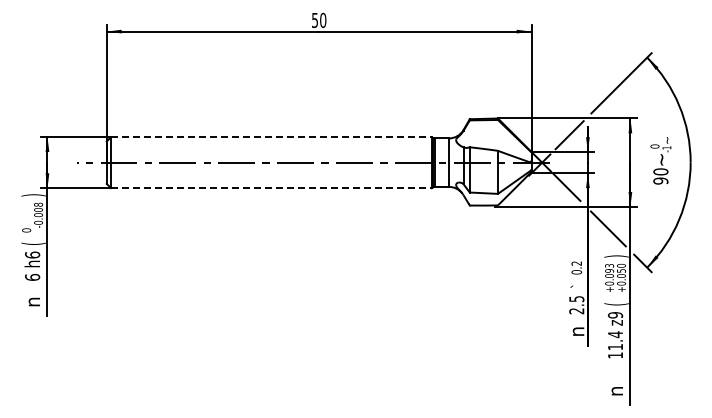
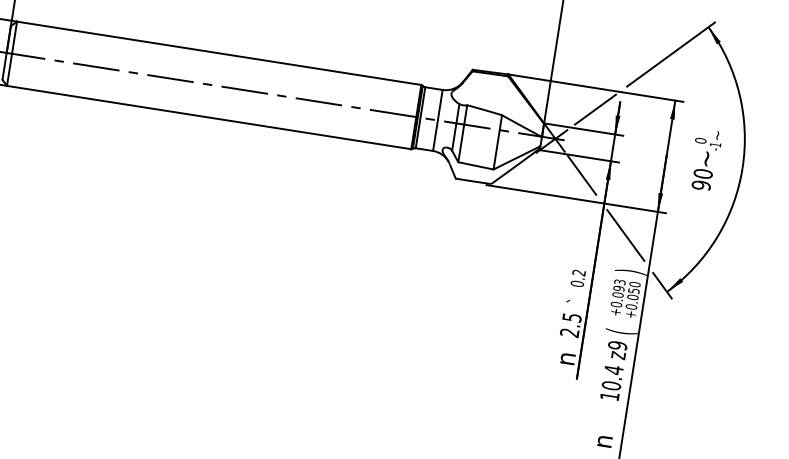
line: (271, 137) -> (219, 53), dashed -> solid
line: (271, 188) -> (209, 118), dashed -> solid
text: (615, 346) -> (611, 385), 11.4 -> 10.4

